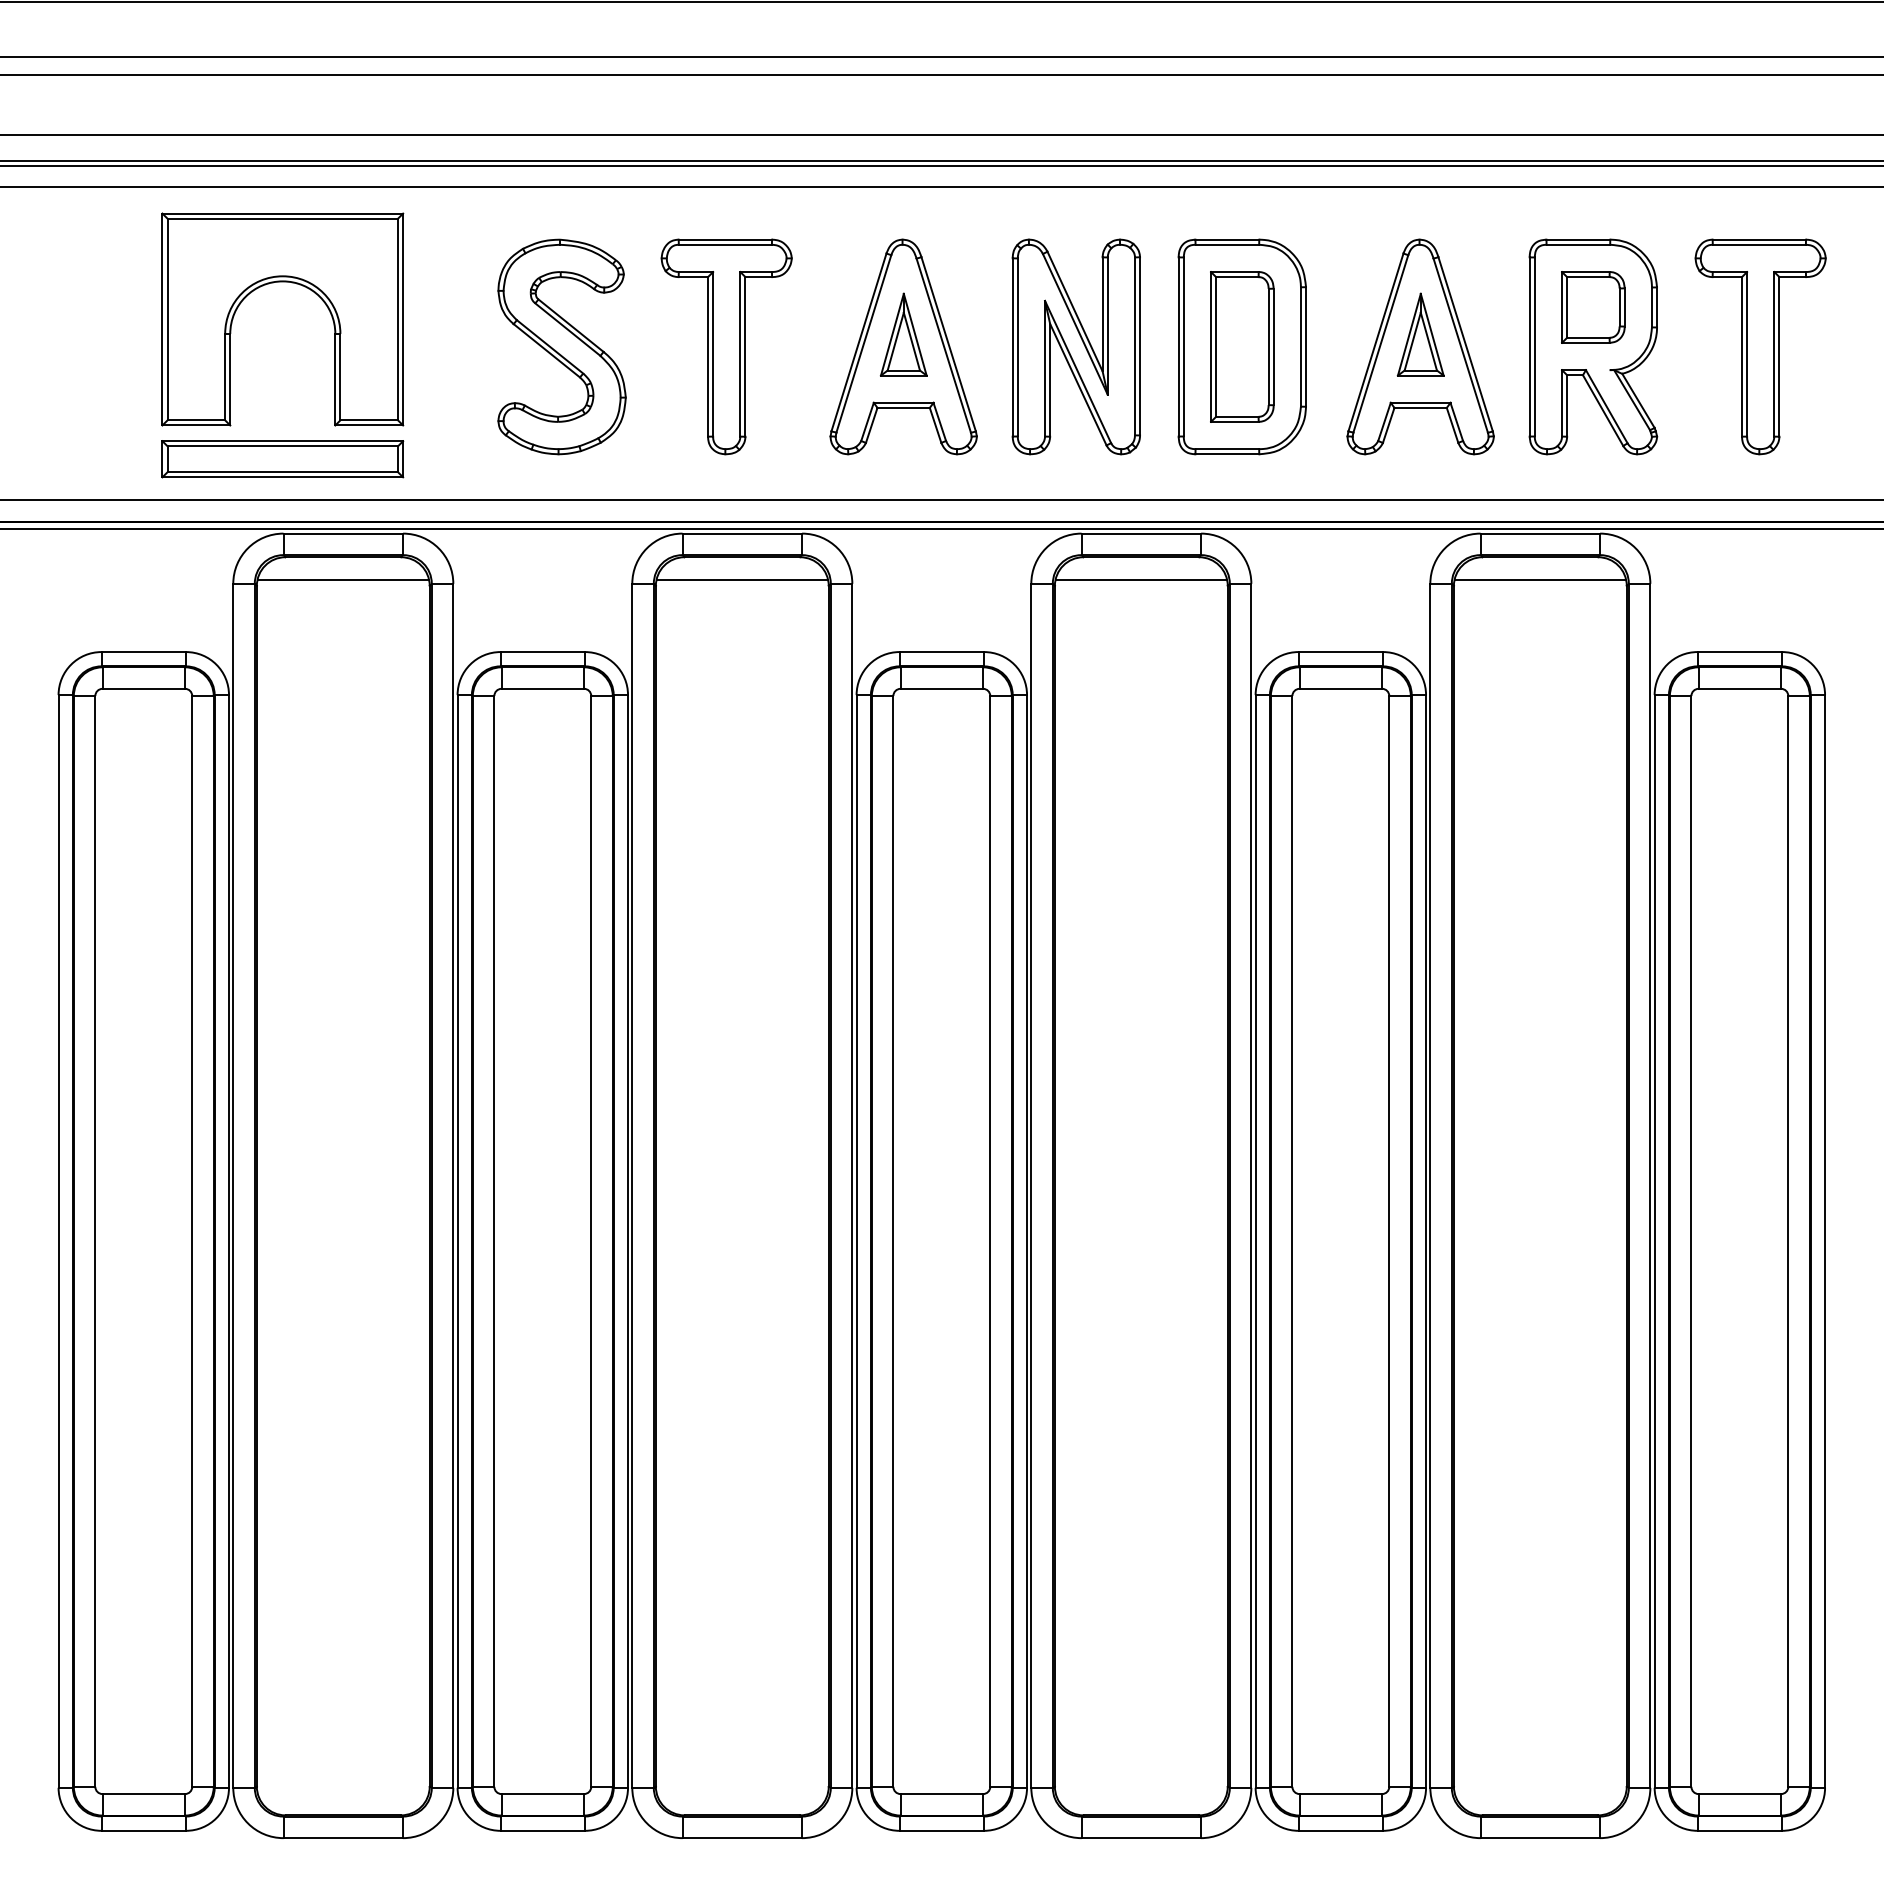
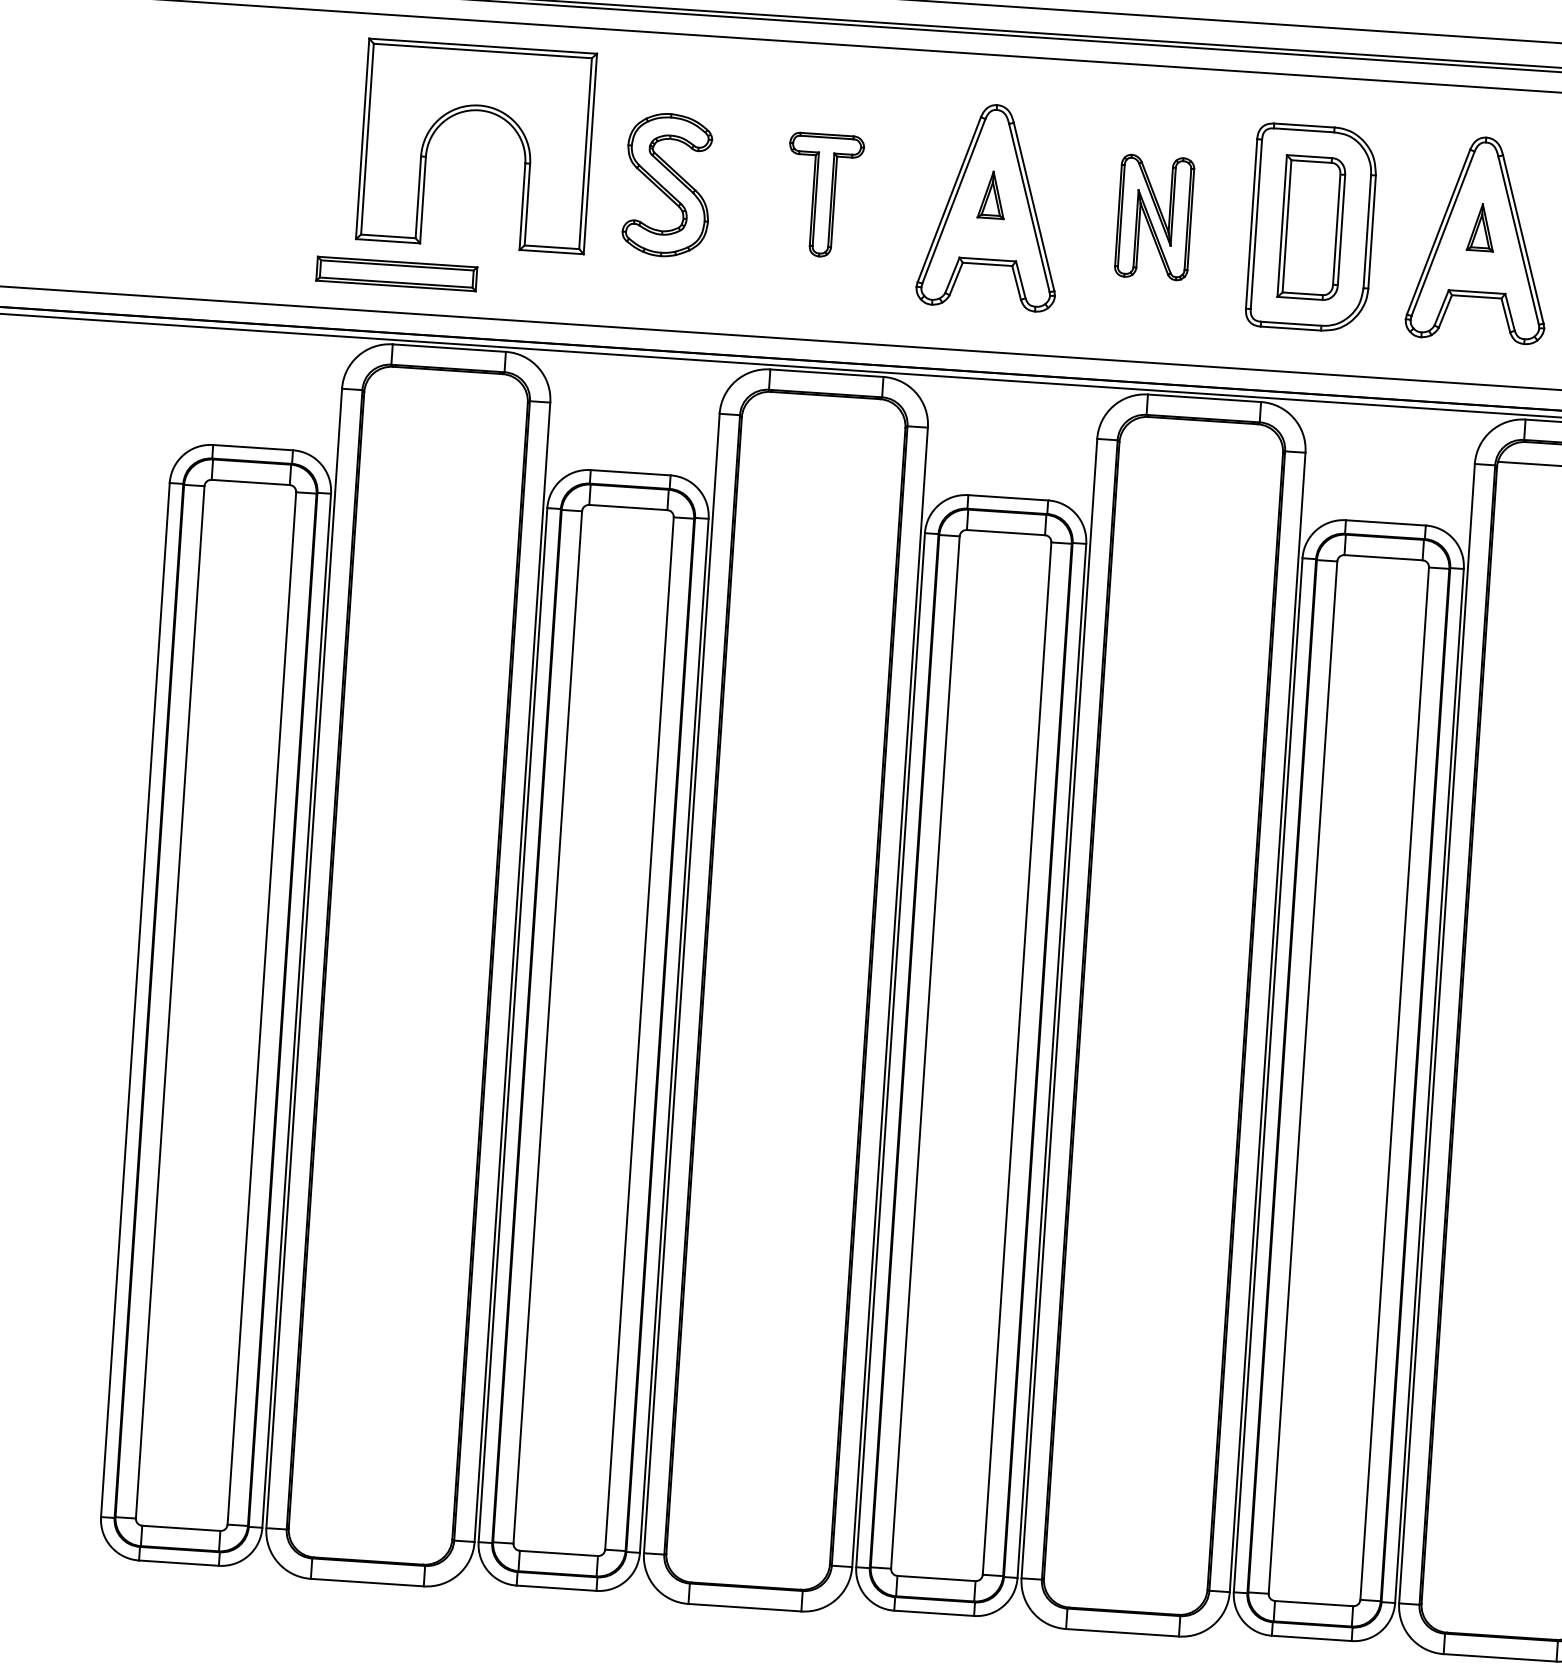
part: (282, 282) -> (478, 111), moved
part: (903, 334) -> (991, 194), size x0.6
part: (1420, 334) -> (1481, 227), size x0.6
part: (561, 346) -> (667, 184), size x0.7
part: (726, 346) -> (823, 195), size x0.6
part: (1075, 346) -> (1153, 217), size x0.6
part: (282, 459) -> (396, 274), size x0.7
line: (343, 579) -> (446, 391), removed
line: (742, 579) -> (824, 416), removed
line: (1141, 579) -> (1201, 441), removed

